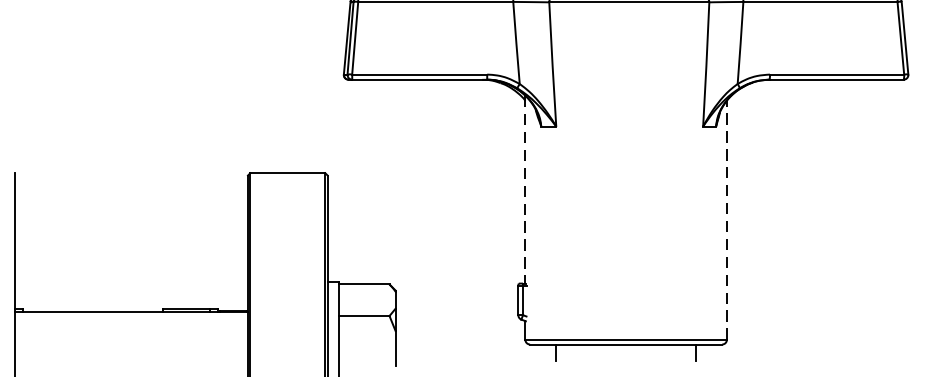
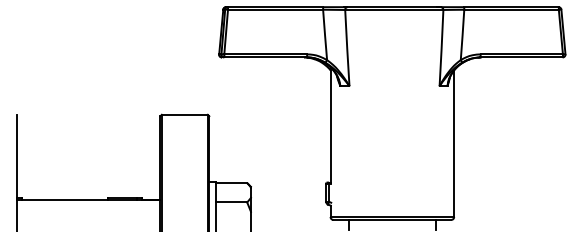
line: (525, 190) -> (330, 125), dashed -> solid
line: (727, 219) -> (454, 143), dashed -> solid

